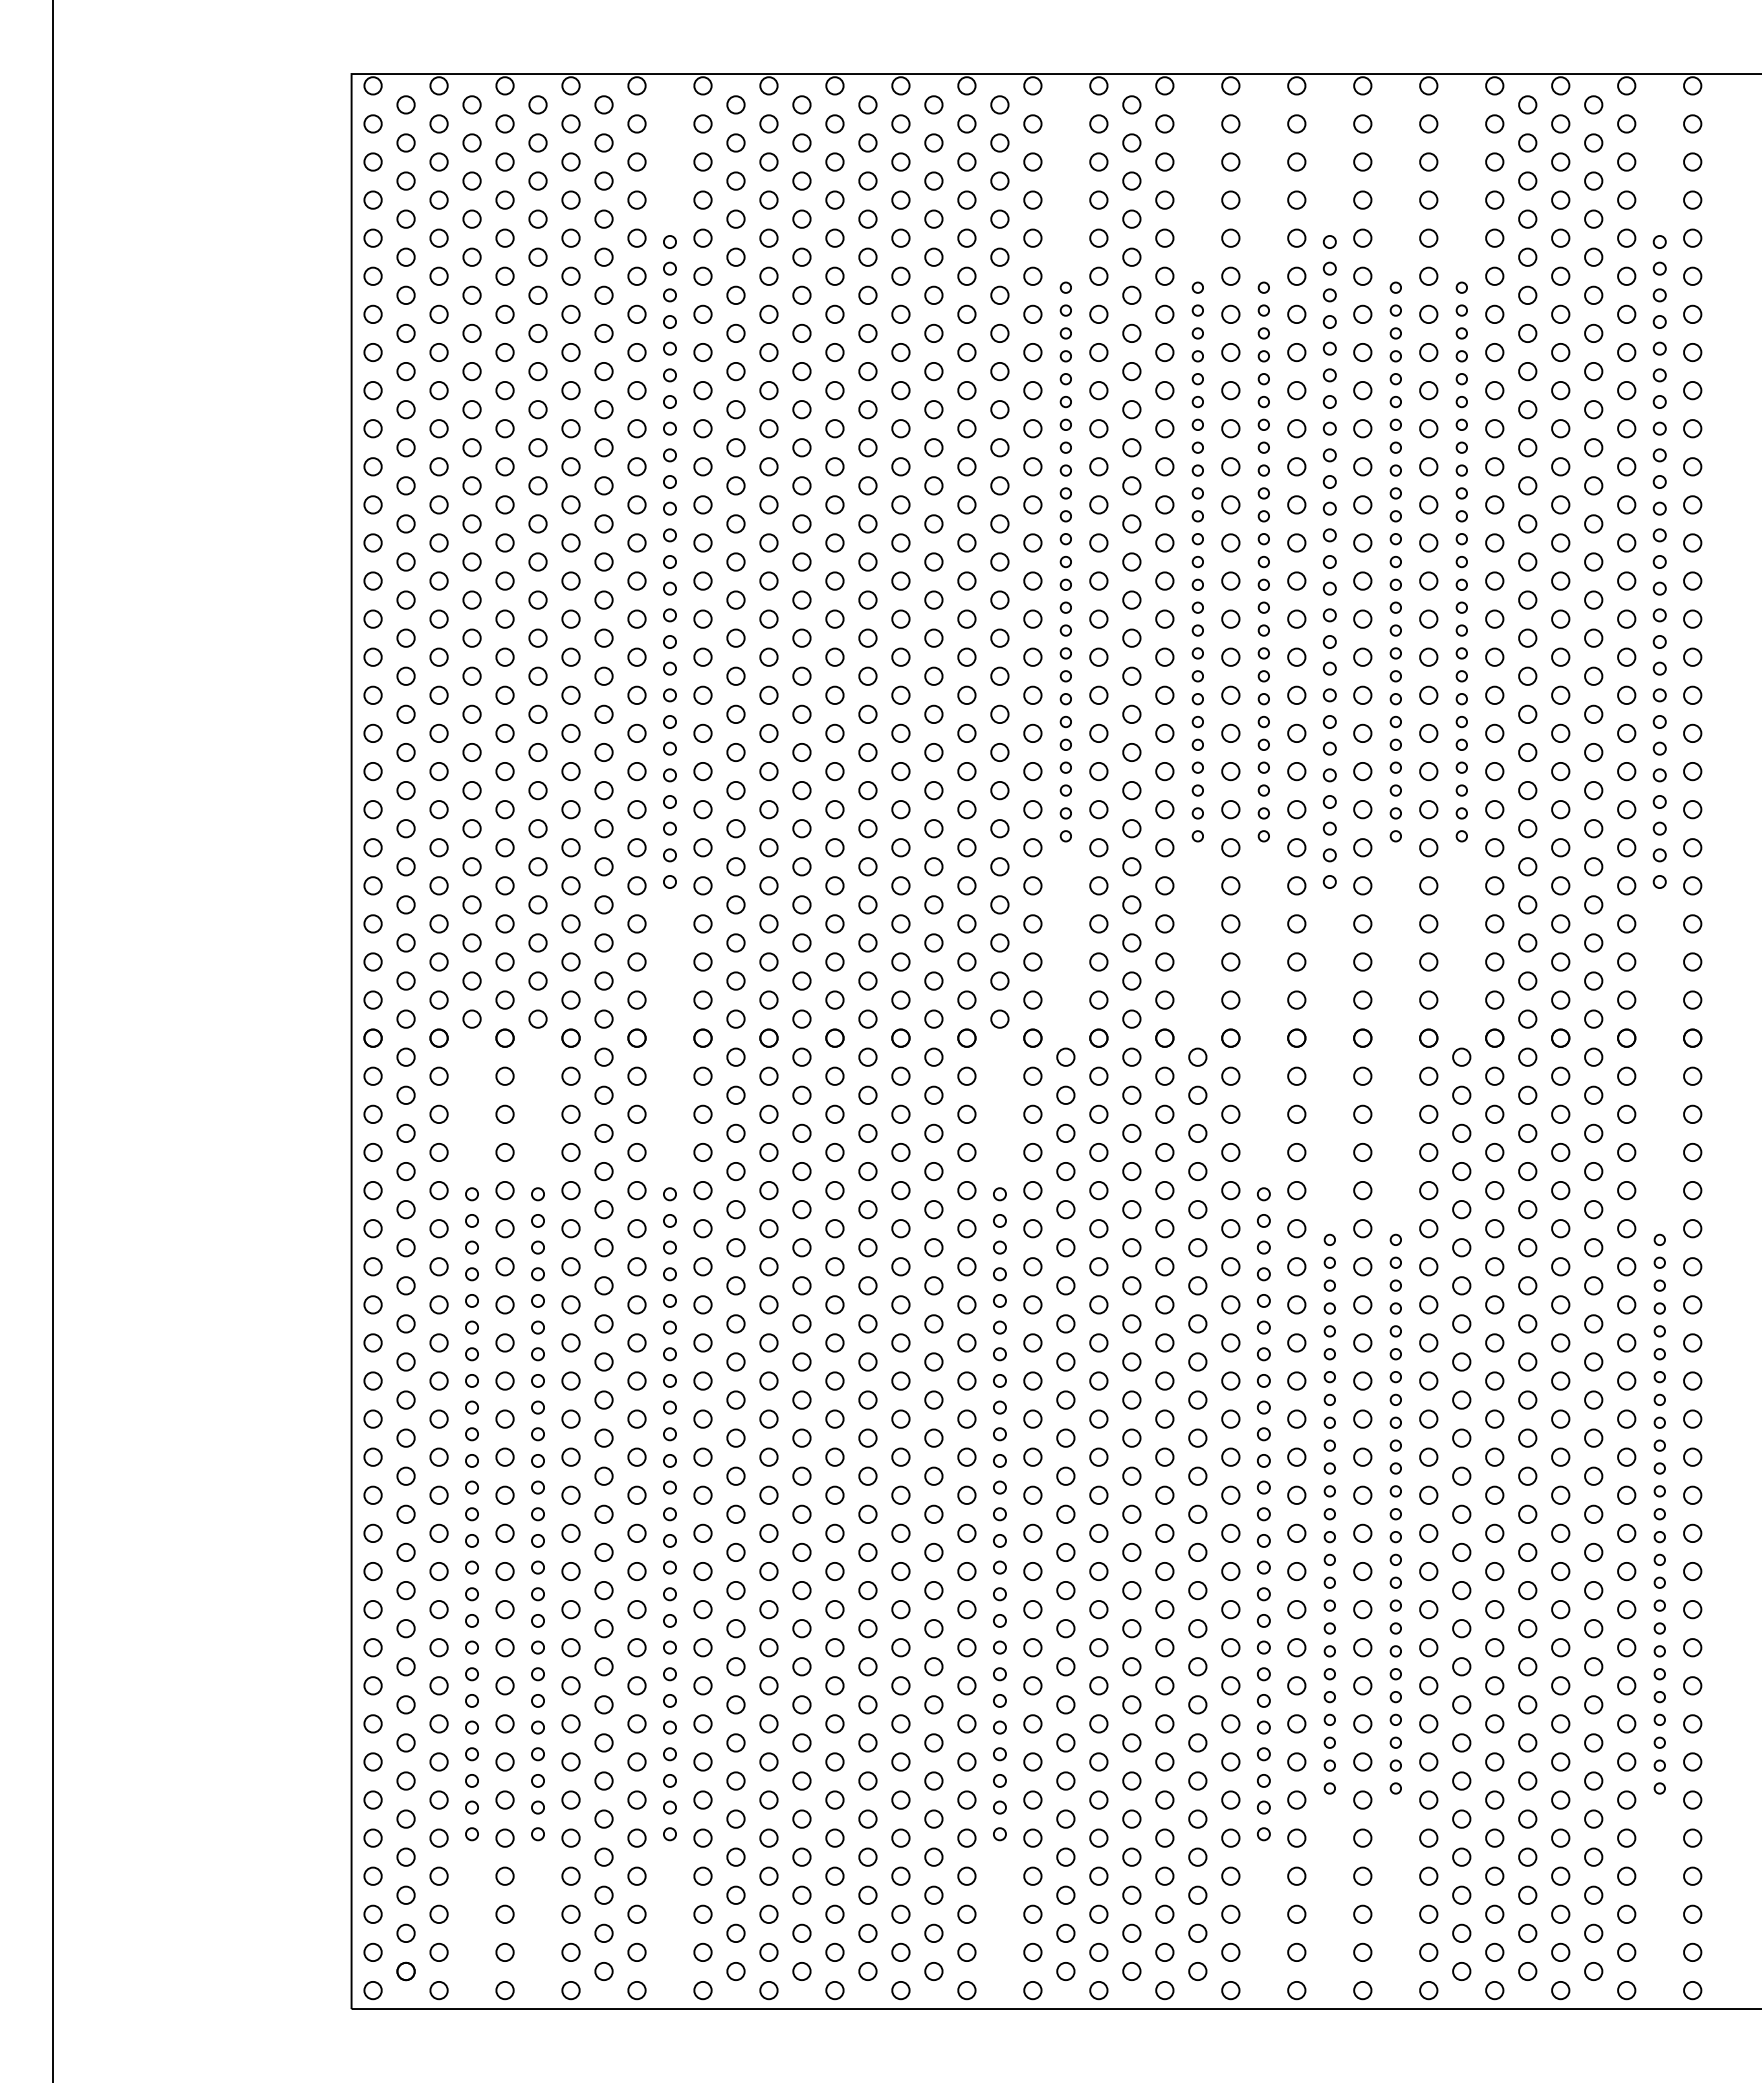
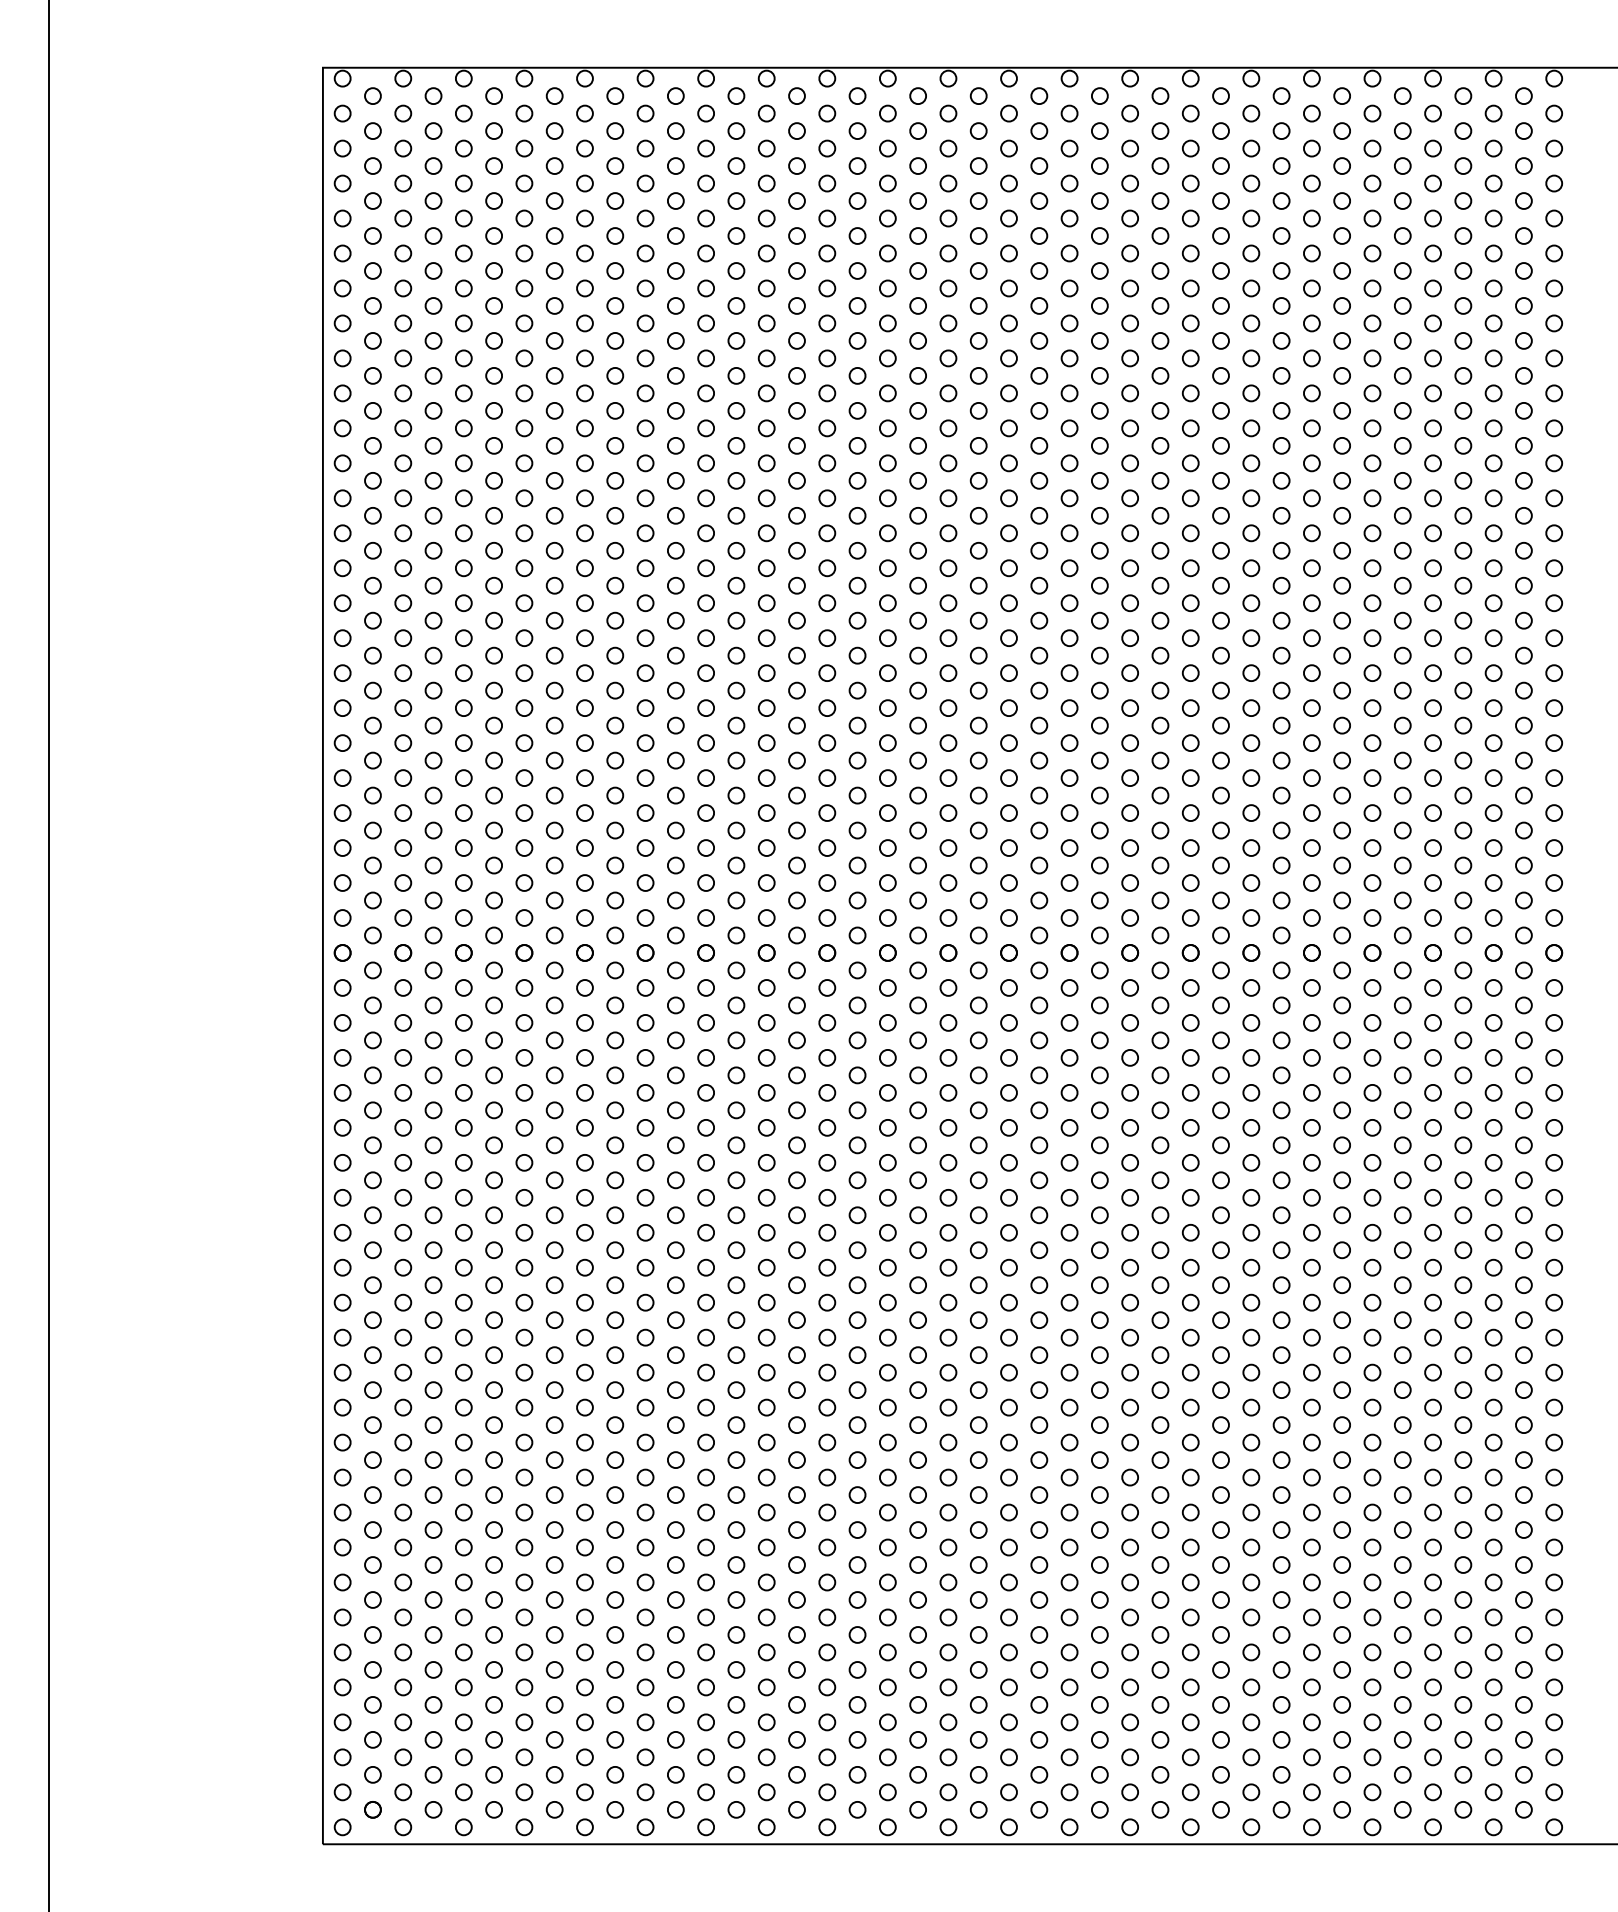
part: (669, 561) -> (614, 515), size x1.43
part: (1065, 561) -> (978, 515), size x1.67
part: (1197, 561) -> (1099, 515), size x1.67
part: (1263, 561) -> (1160, 515), size x1.67
part: (1329, 561) -> (1220, 515), size x1.43
part: (1395, 561) -> (1281, 515), size x1.67
part: (1461, 561) -> (1341, 515), size x1.67
part: (1659, 561) -> (1523, 515), size x1.43
part: (471, 1513) -> (433, 1389), size x1.43
part: (537, 1513) -> (493, 1389), size x1.43
part: (669, 1513) -> (614, 1389), size x1.43
part: (999, 1513) -> (917, 1389), size x1.43
part: (1263, 1513) -> (1160, 1389), size x1.43
part: (1329, 1513) -> (1220, 1389), size x1.67
part: (1395, 1513) -> (1281, 1389), size x1.67
part: (1659, 1513) -> (1523, 1389), size x1.67

